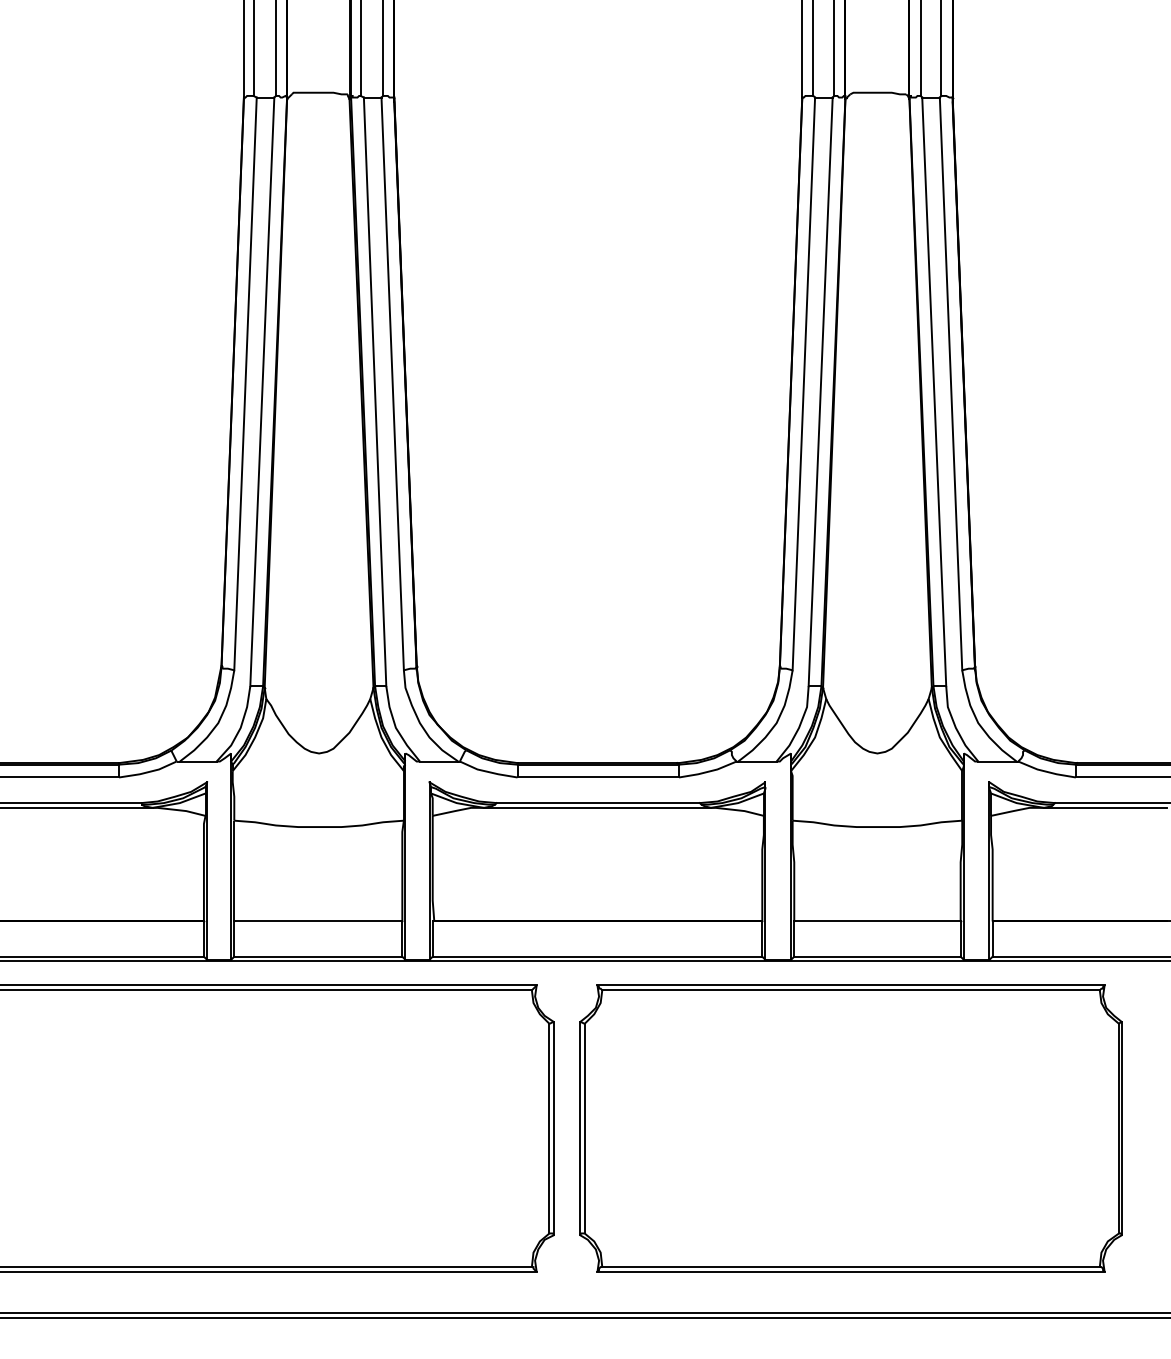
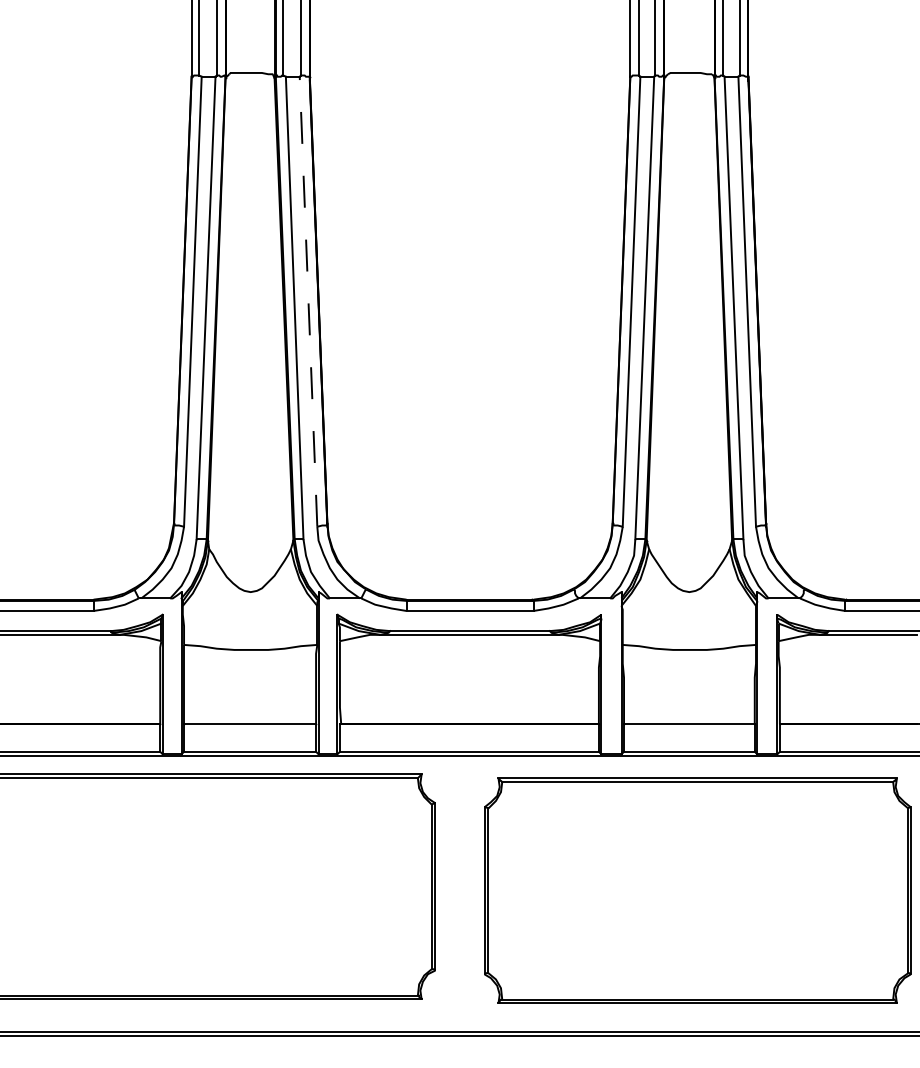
line: (392, 383) -> (308, 301), solid -> dashed
part: (850, 1128) -> (697, 890), moved

